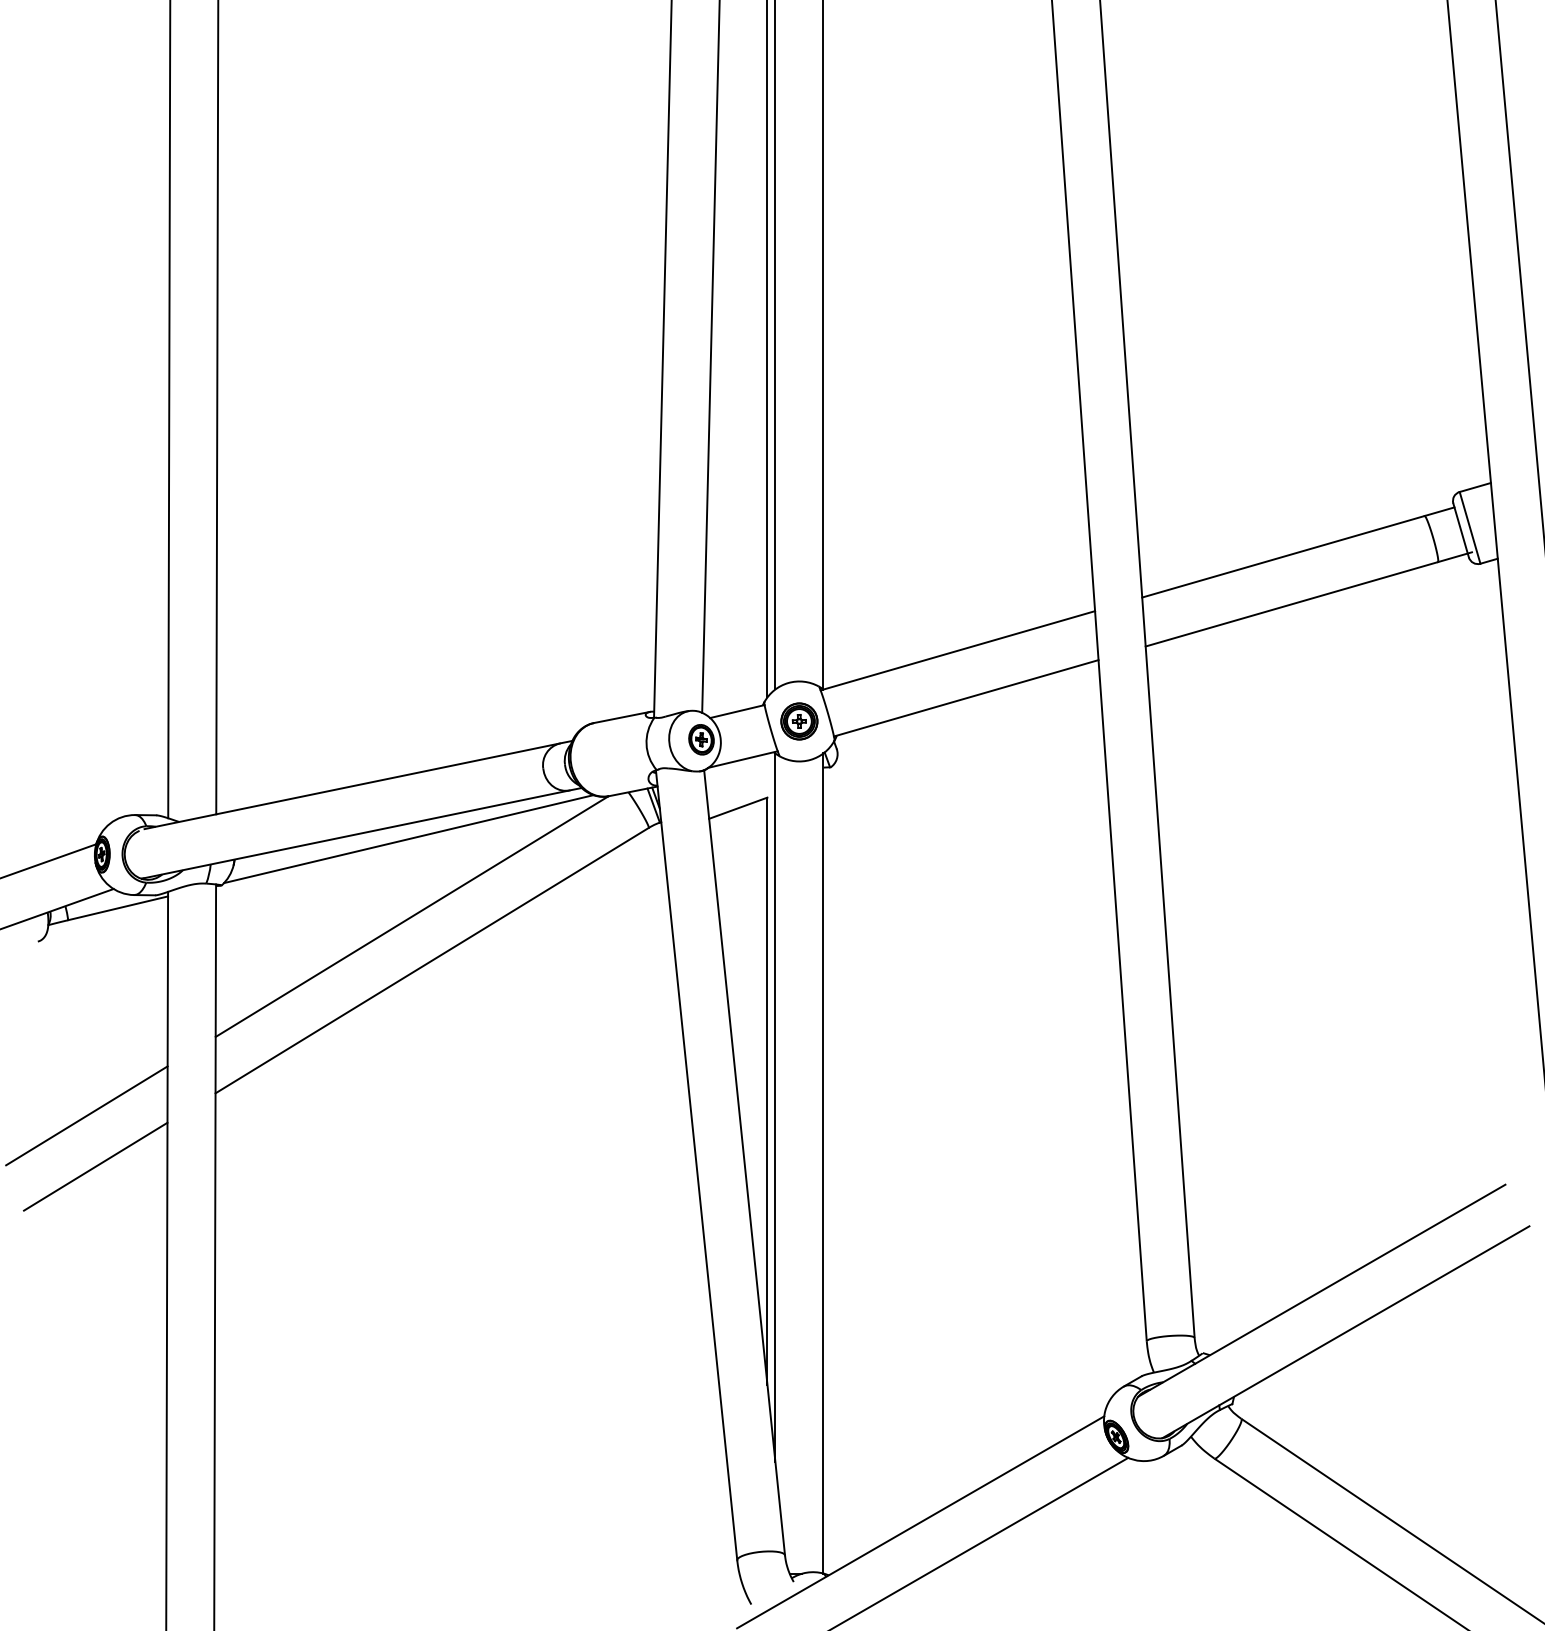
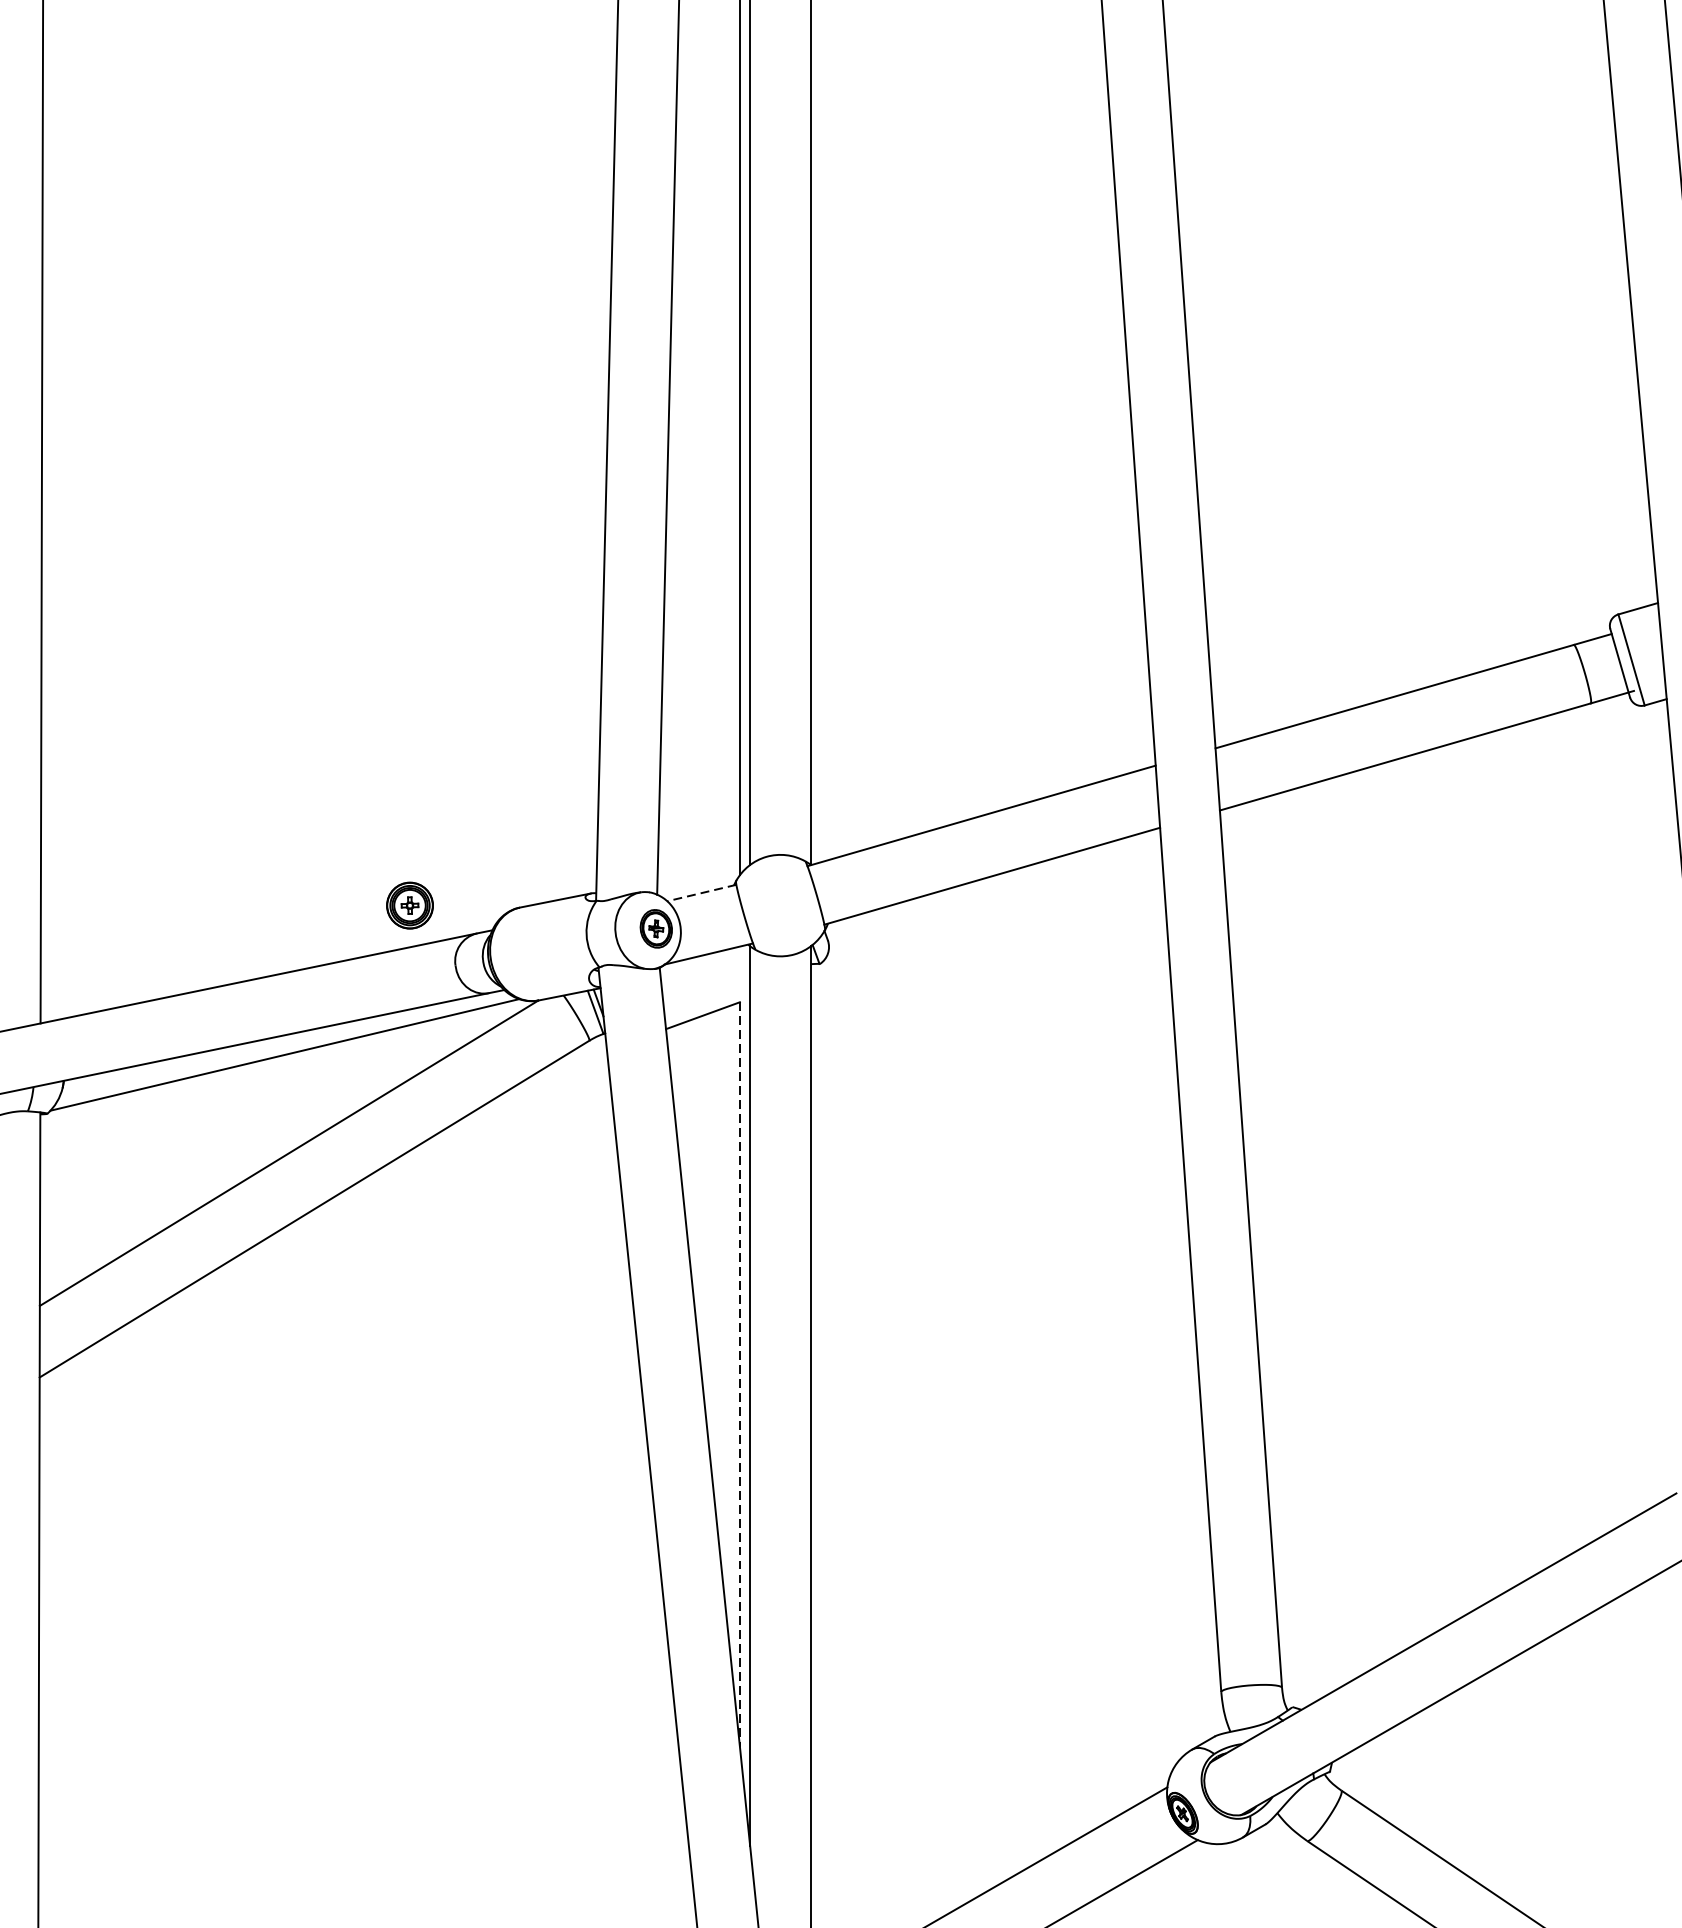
line: (736, 711) -> (700, 892), solid -> dashed
part: (799, 721) -> (410, 905), moved
line: (767, 1091) -> (740, 1375), solid -> dashed

